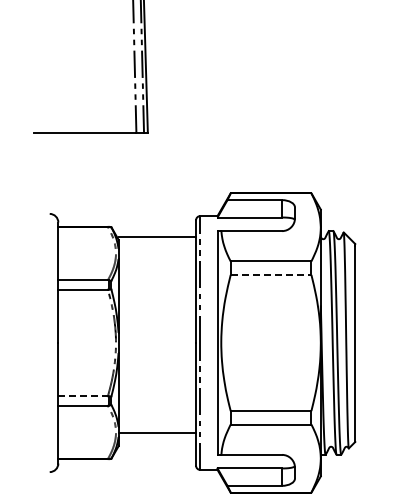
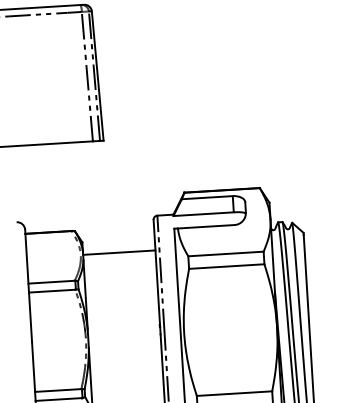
line: (157, 237) -> (119, 253), moved
line: (271, 274) -> (227, 266), dashed -> solid
line: (83, 396) -> (58, 390), dashed -> solid

